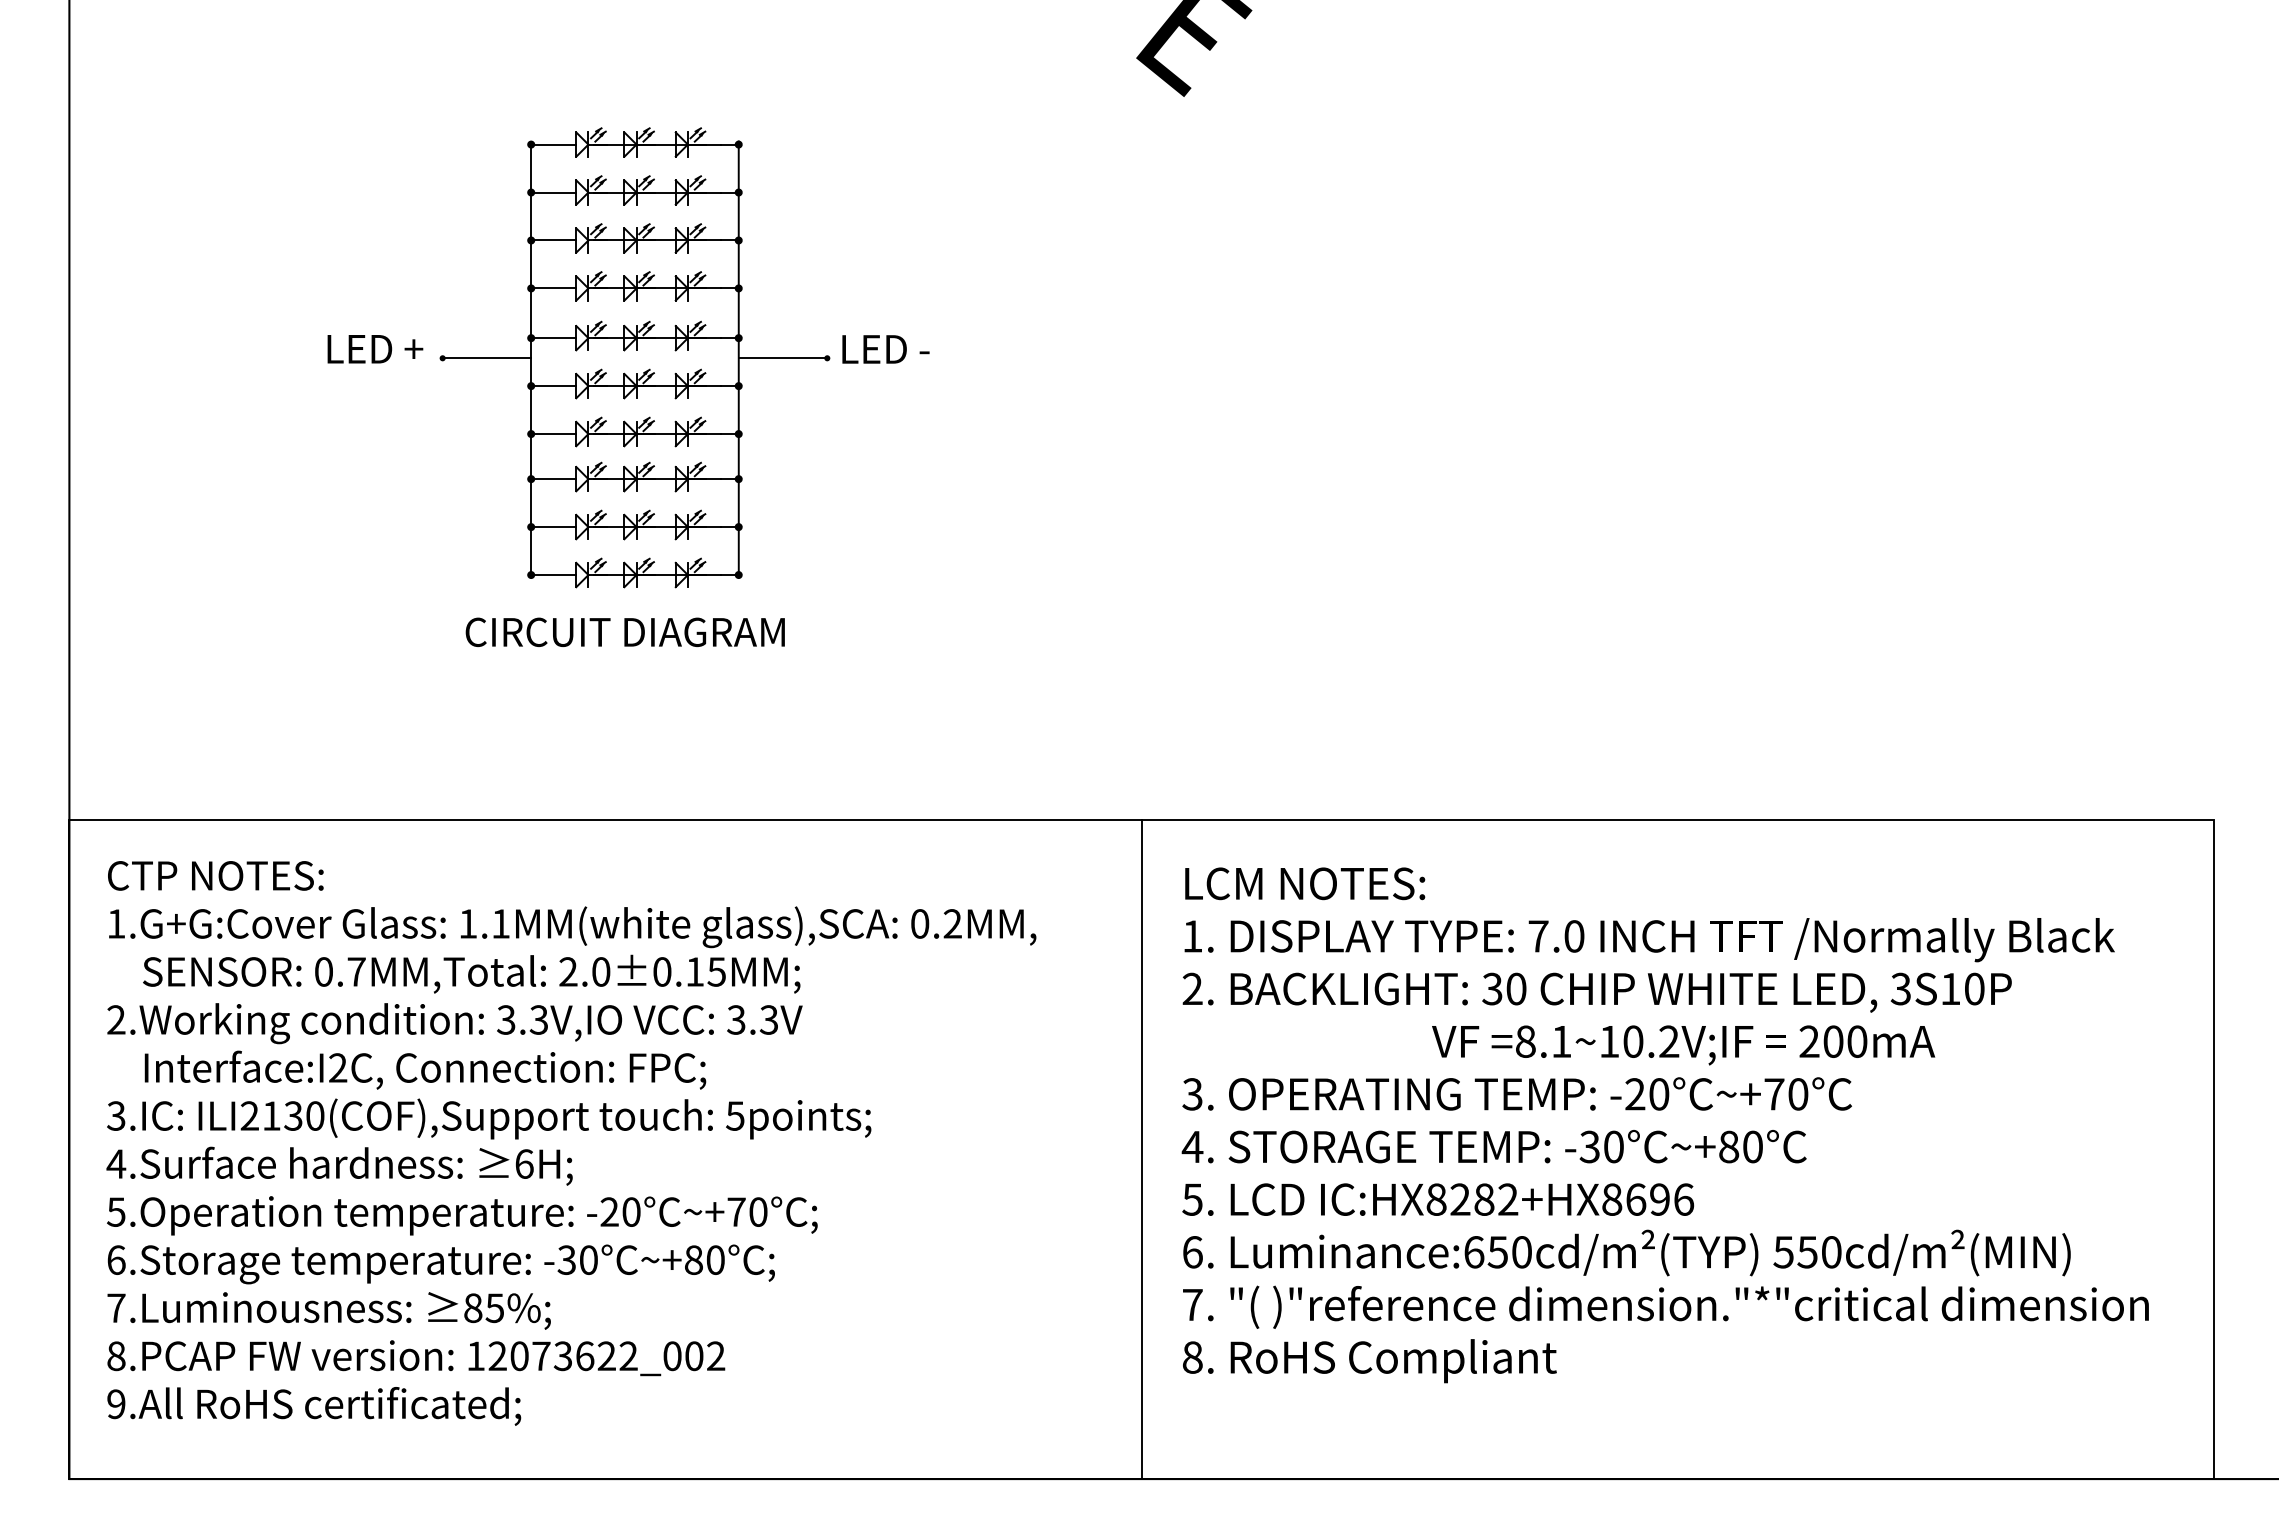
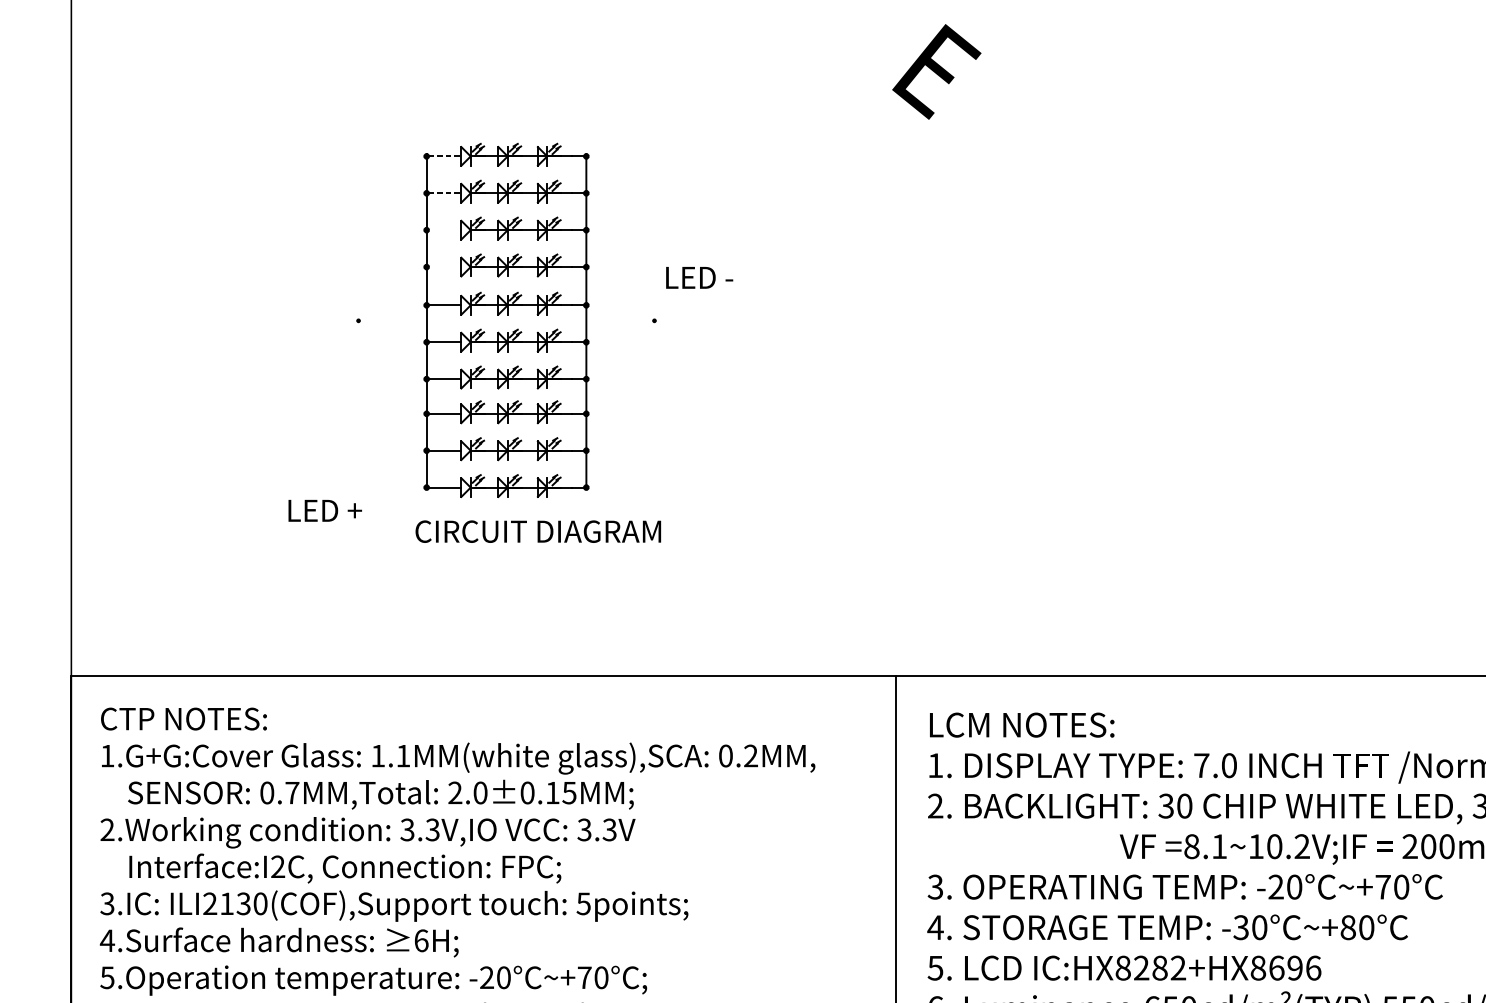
line: (555, 144) -> (445, 156), solid -> dashed
line: (555, 192) -> (445, 193), solid -> dashed
line: (555, 240) -> (445, 230), removed
line: (555, 288) -> (445, 267), removed
text: (375, 349) -> (325, 511), moved
text: (885, 349) -> (699, 277), moved
line: (486, 358) -> (392, 320), removed
line: (782, 358) -> (620, 320), removed
text: (624, 631) -> (537, 531), moved

